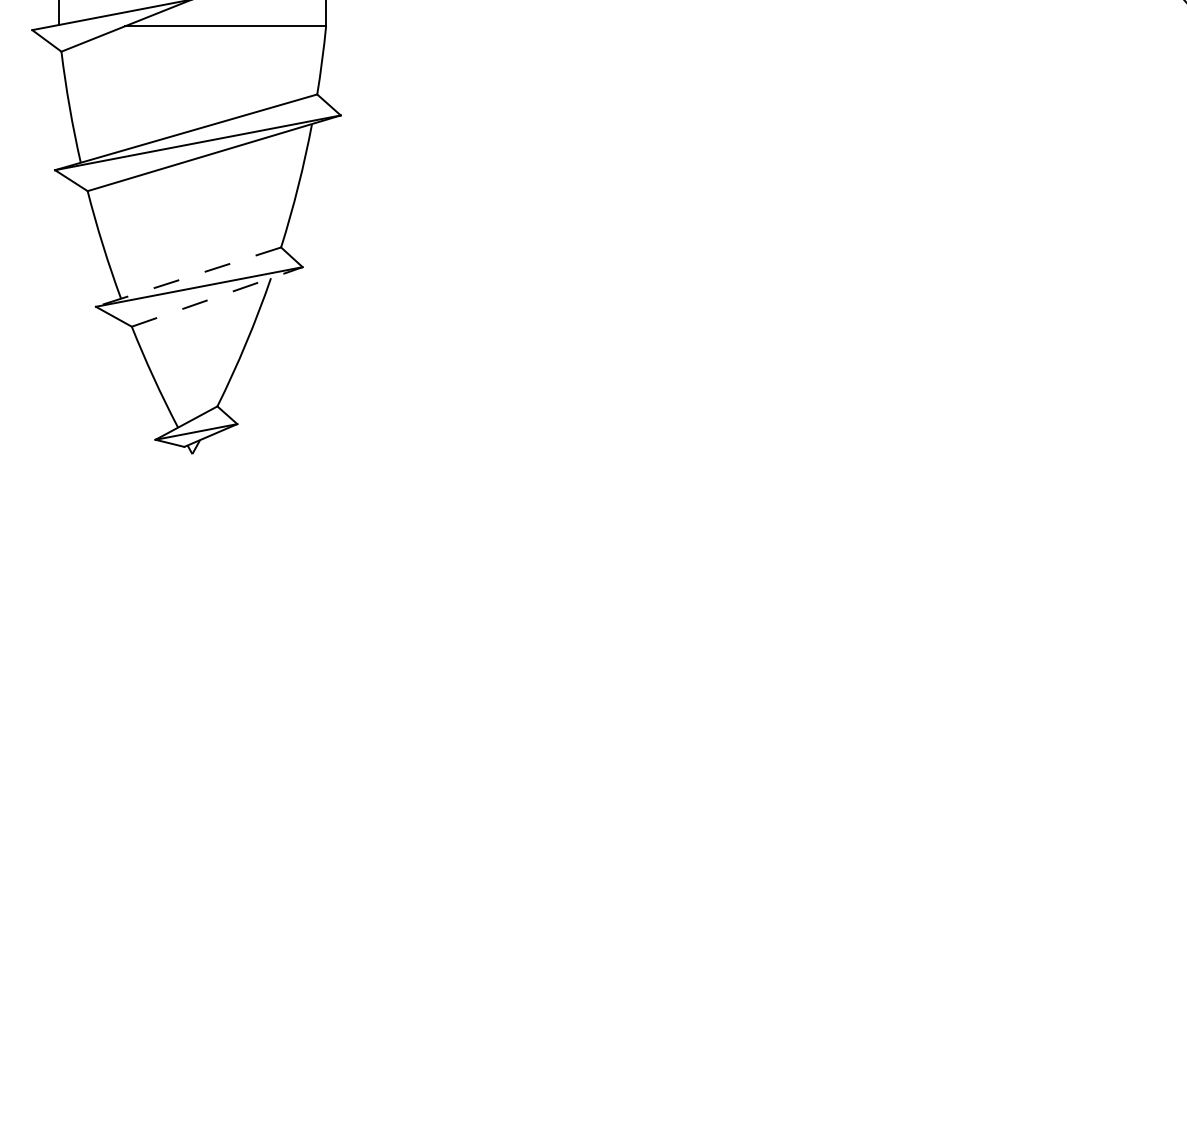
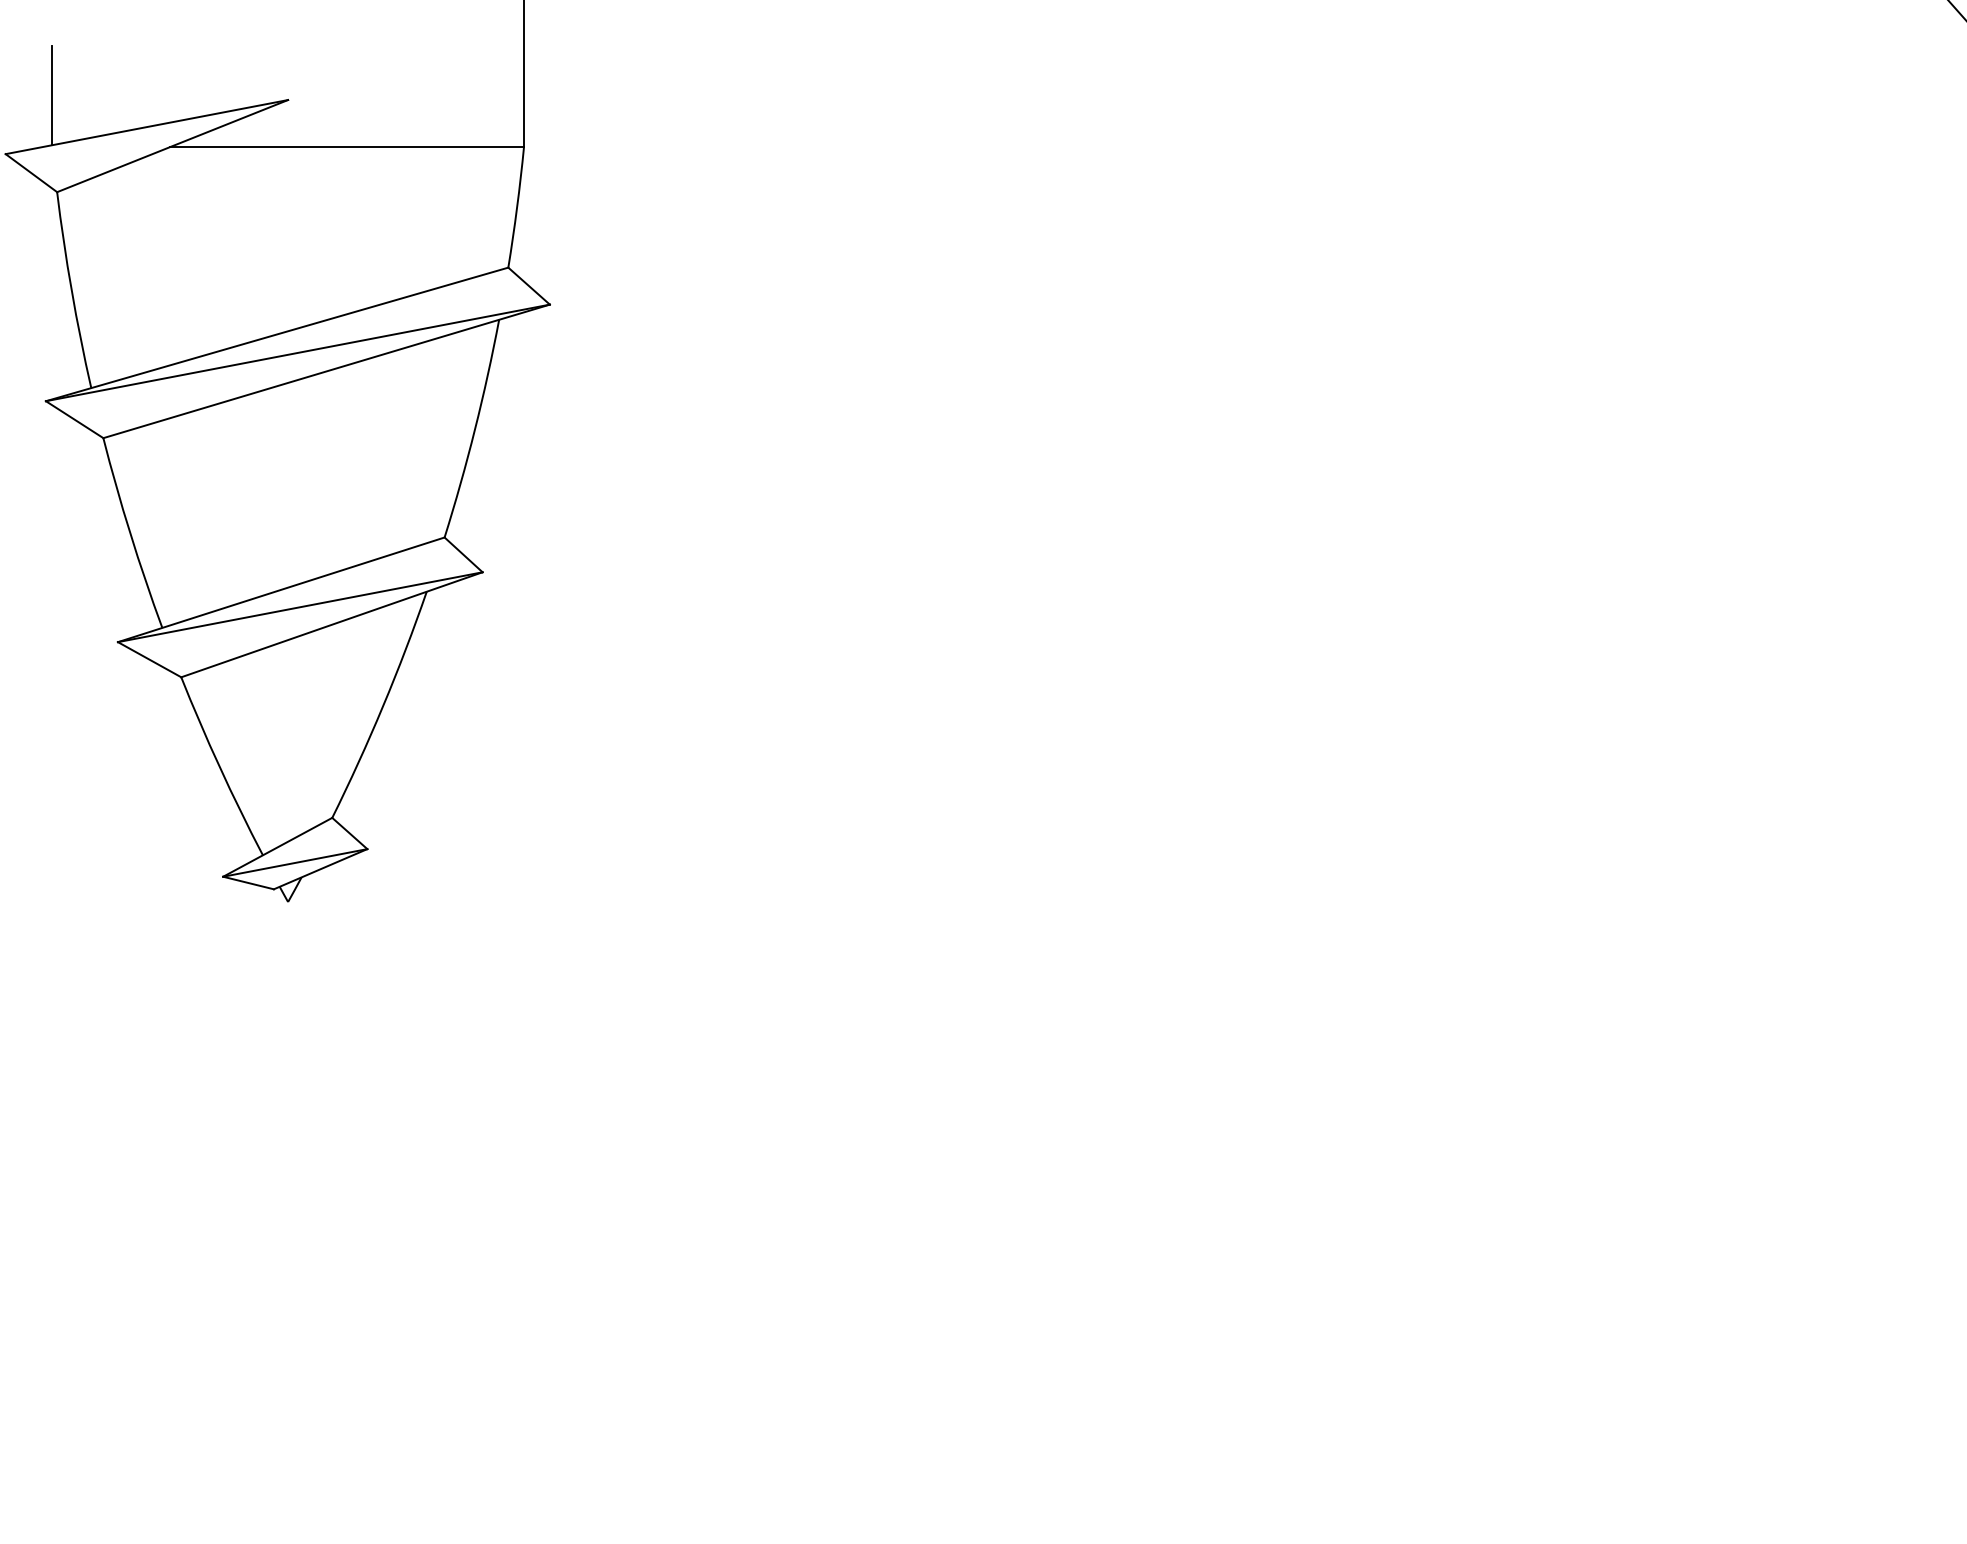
line: (188, 277) -> (281, 590), dashed -> solid
line: (217, 296) -> (332, 623), dashed -> solid

